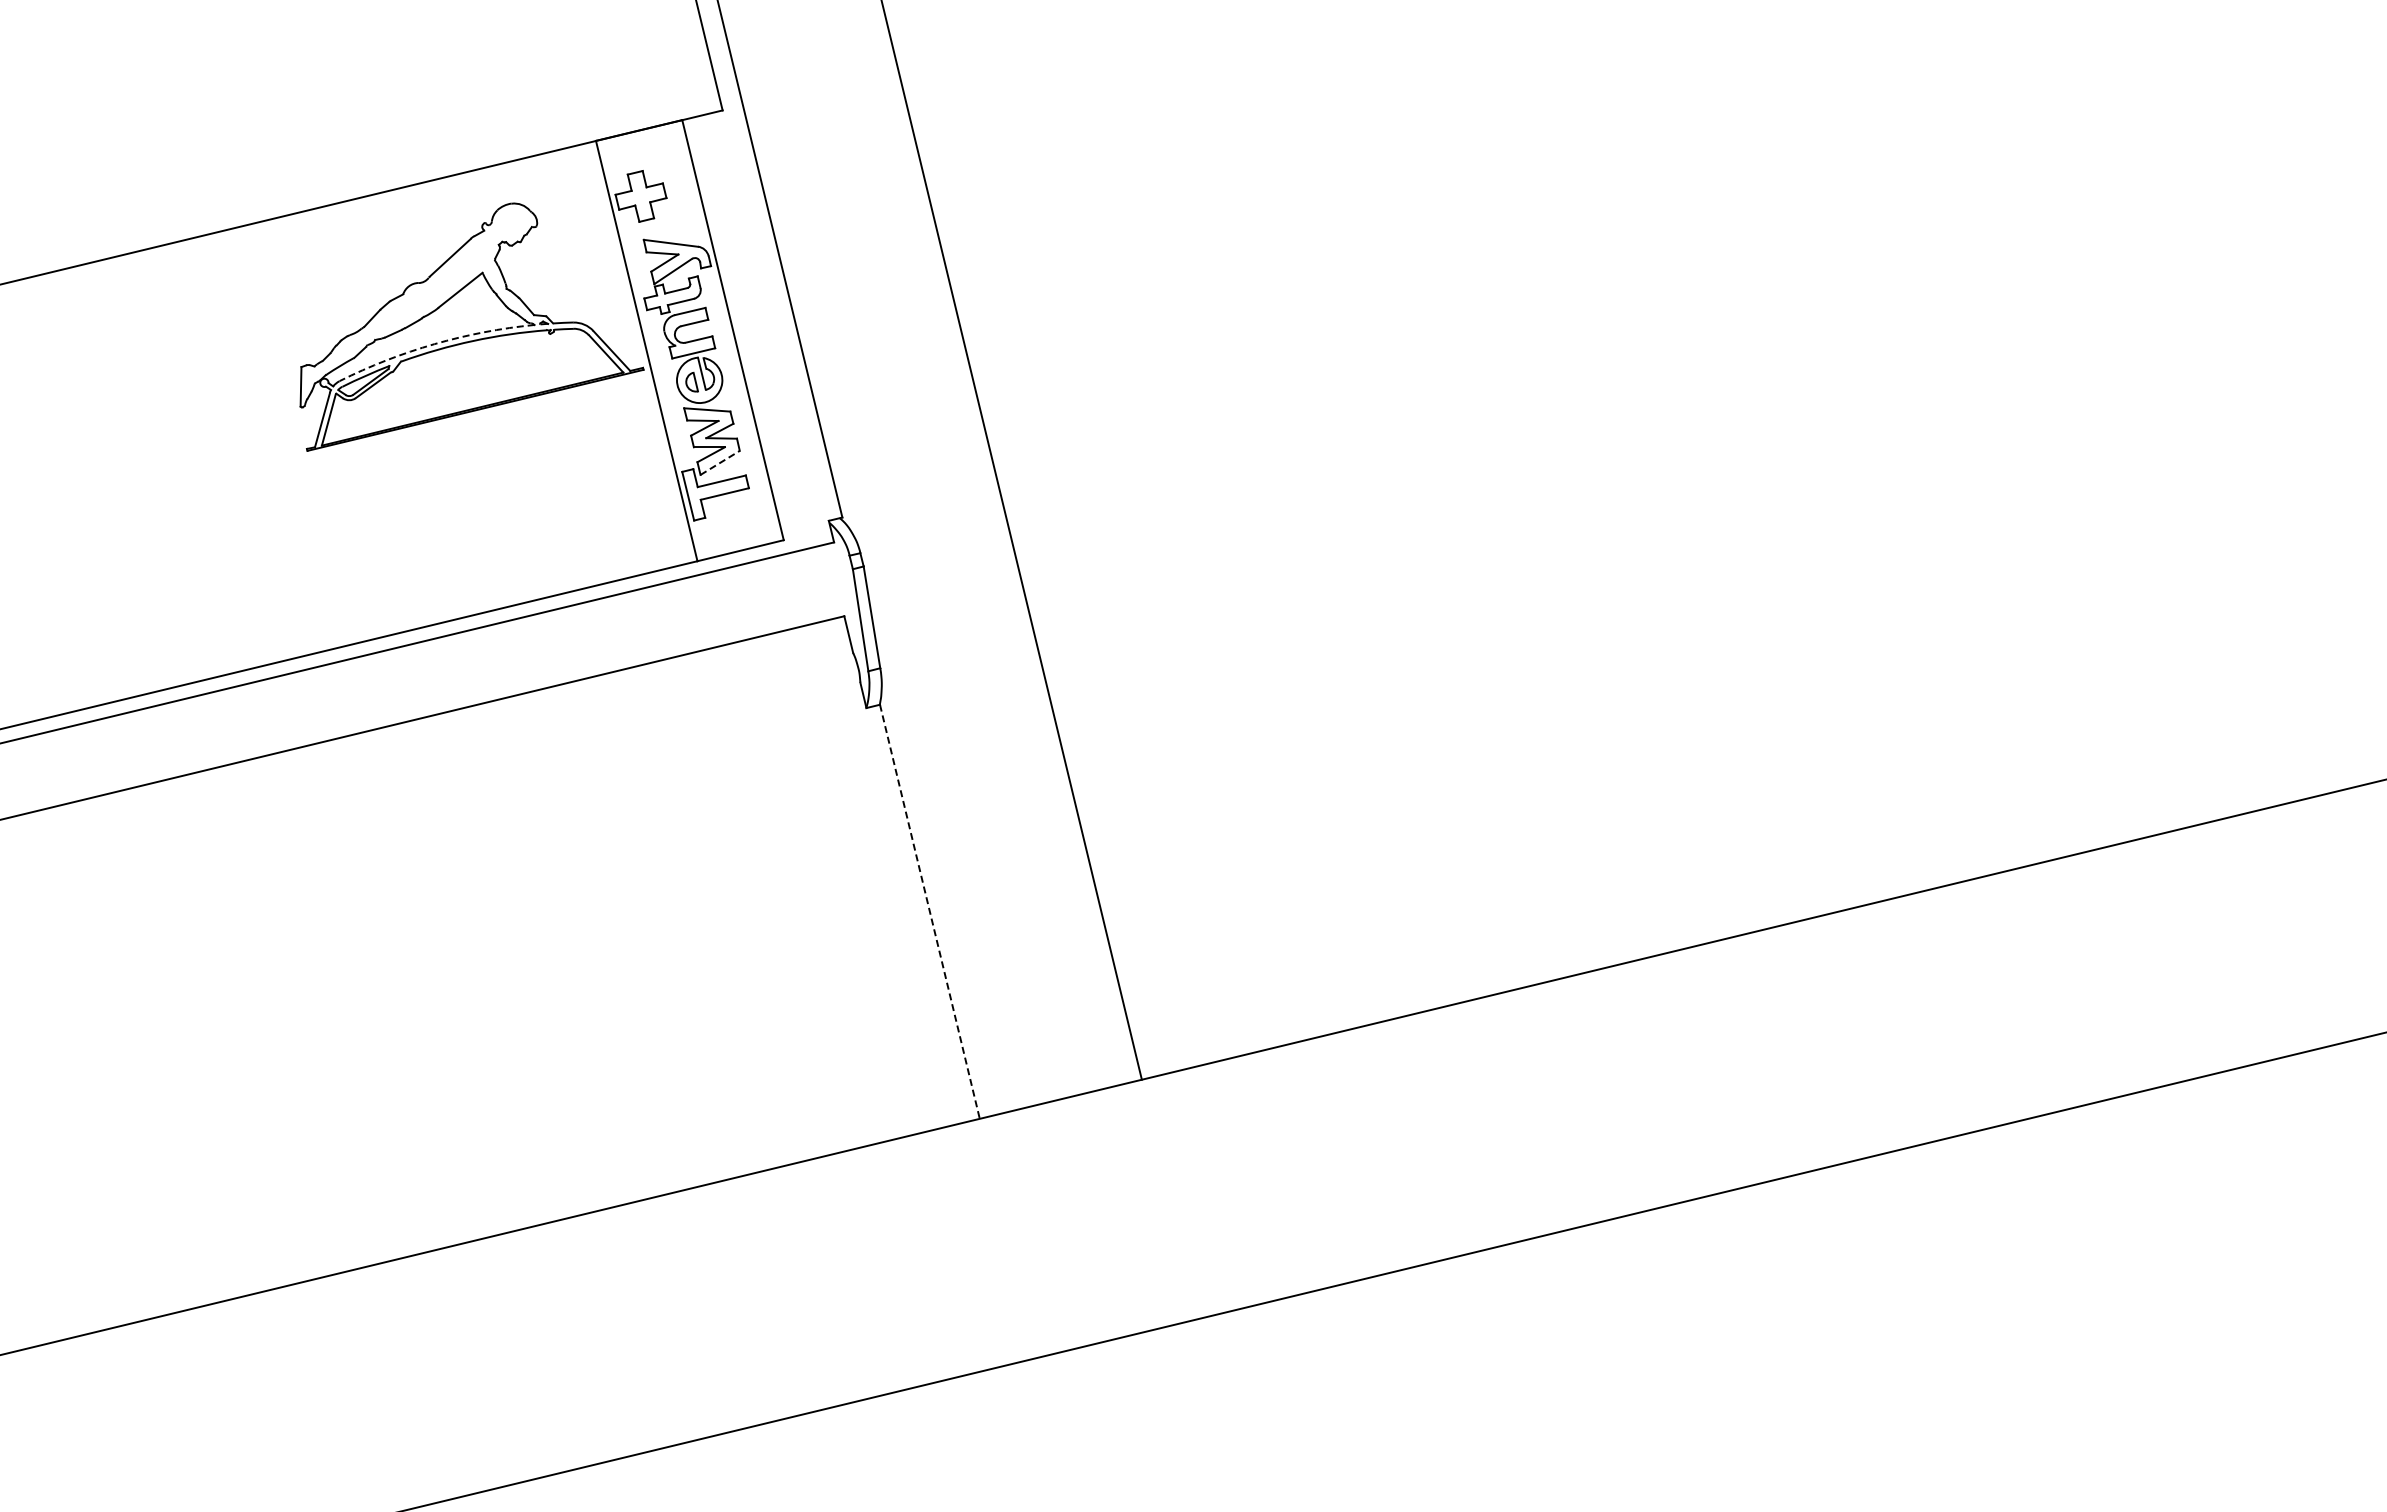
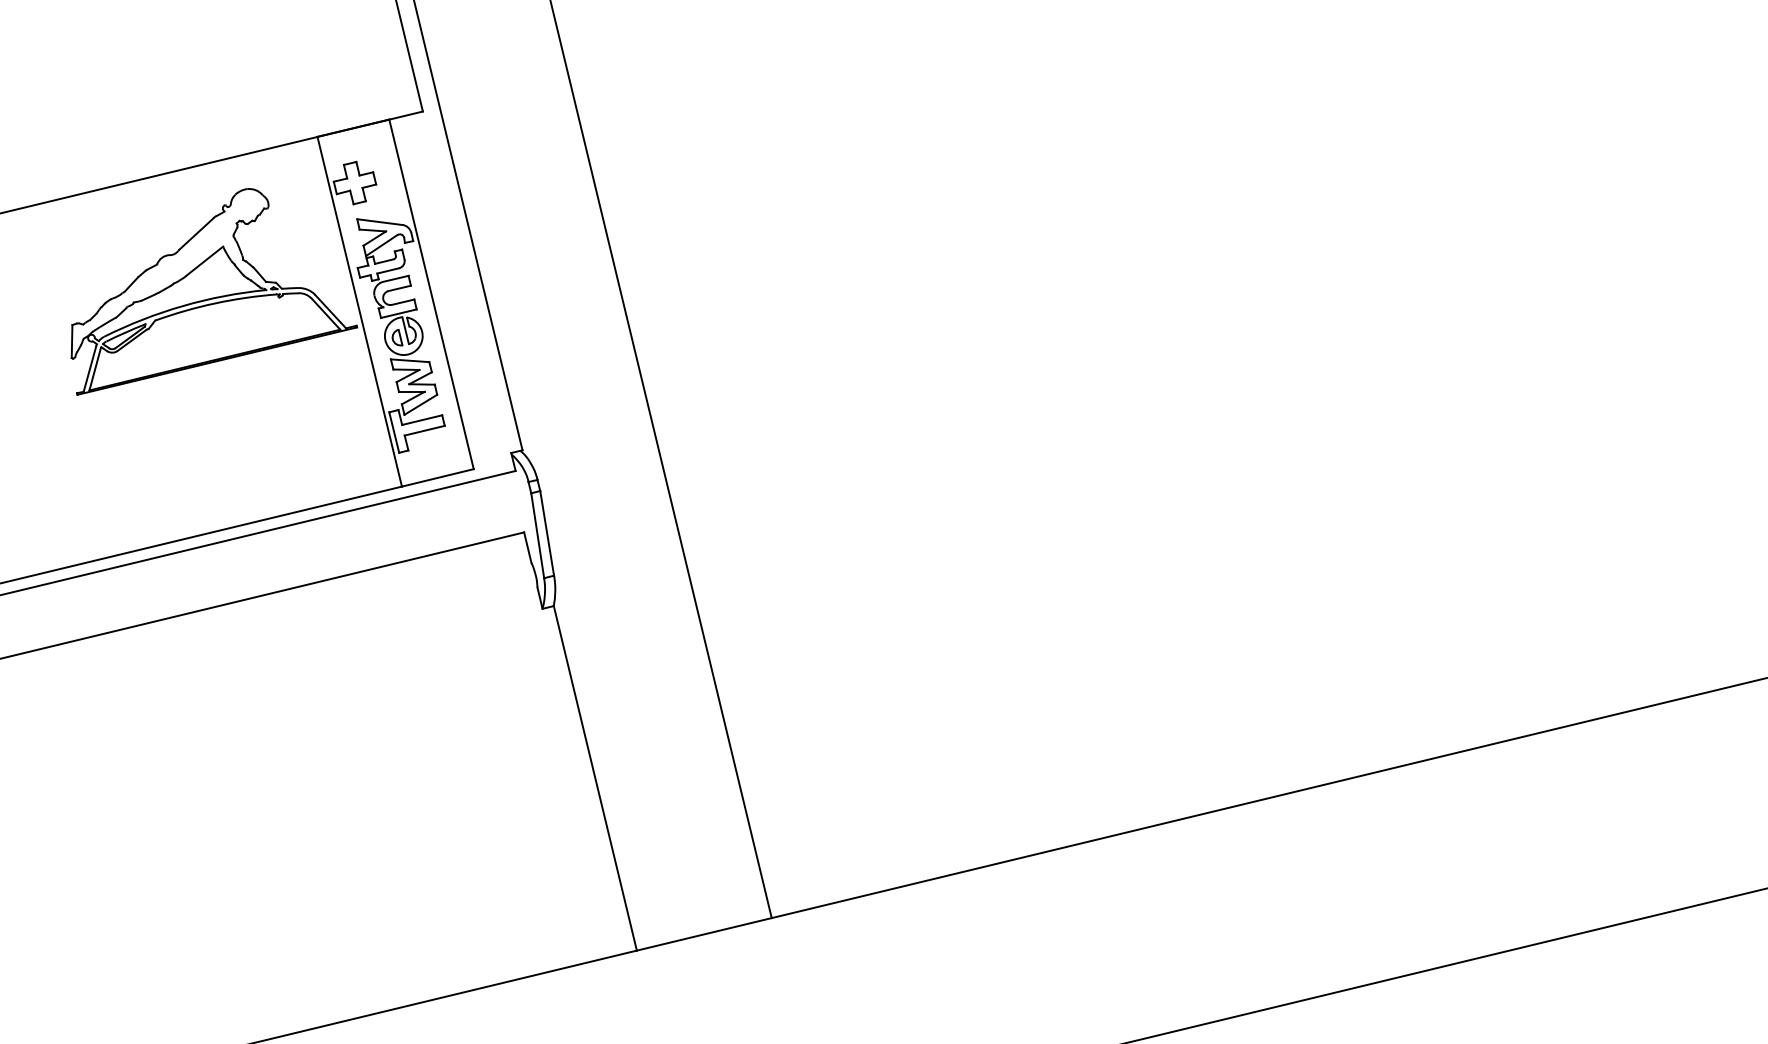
arc: (434, 344) -> (183, 306), dashed -> solid
line: (720, 462) -> (421, 404), dashed -> solid
line: (930, 912) -> (595, 778), dashed -> solid

